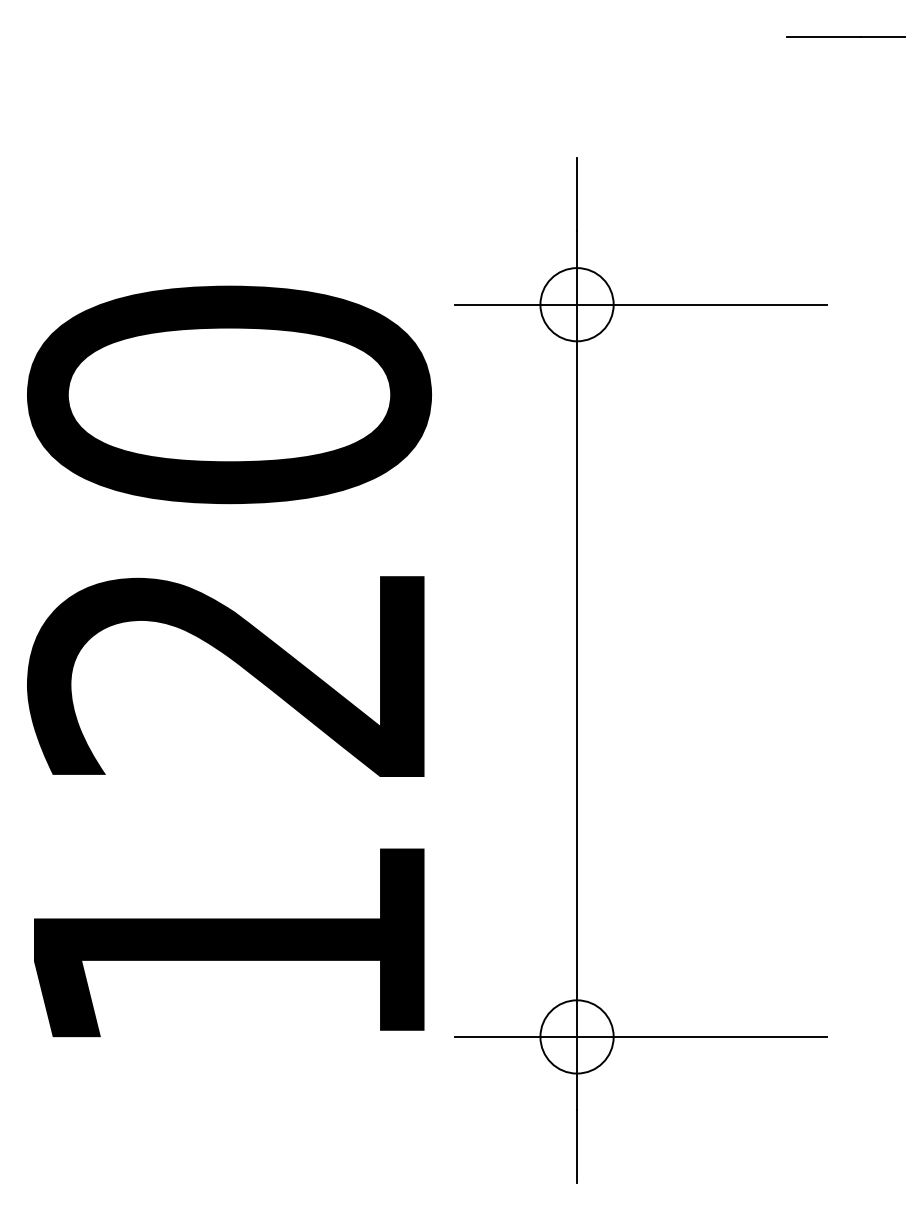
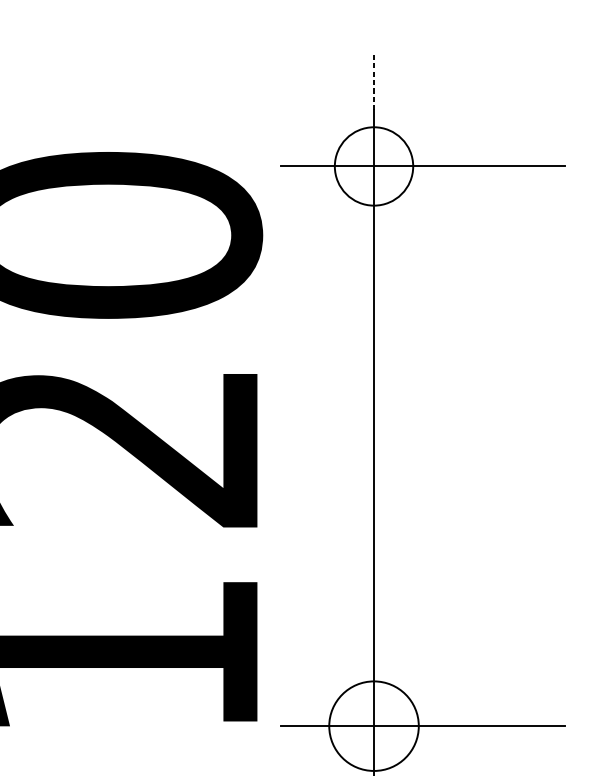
line: (577, 194) -> (374, 82), solid -> dashed
circle: (576, 304) -> (373, 166), size x1.4
circle: (576, 1036) -> (373, 725), size x1.6

